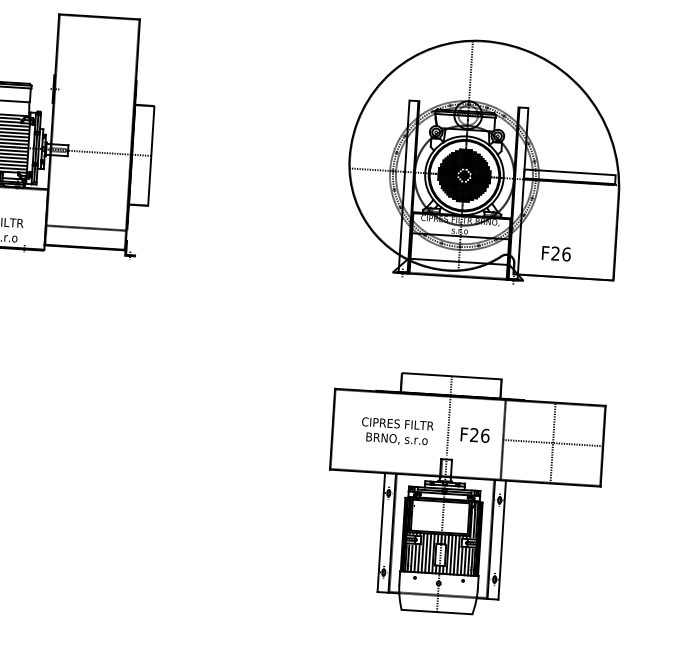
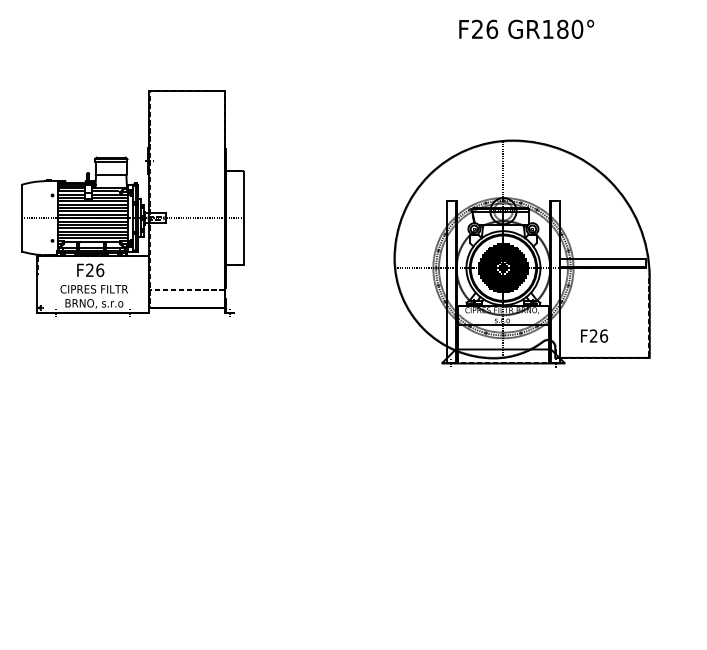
part: (484, 161) -> (521, 253), moved
part: (463, 495) -> (557, 518), removed

